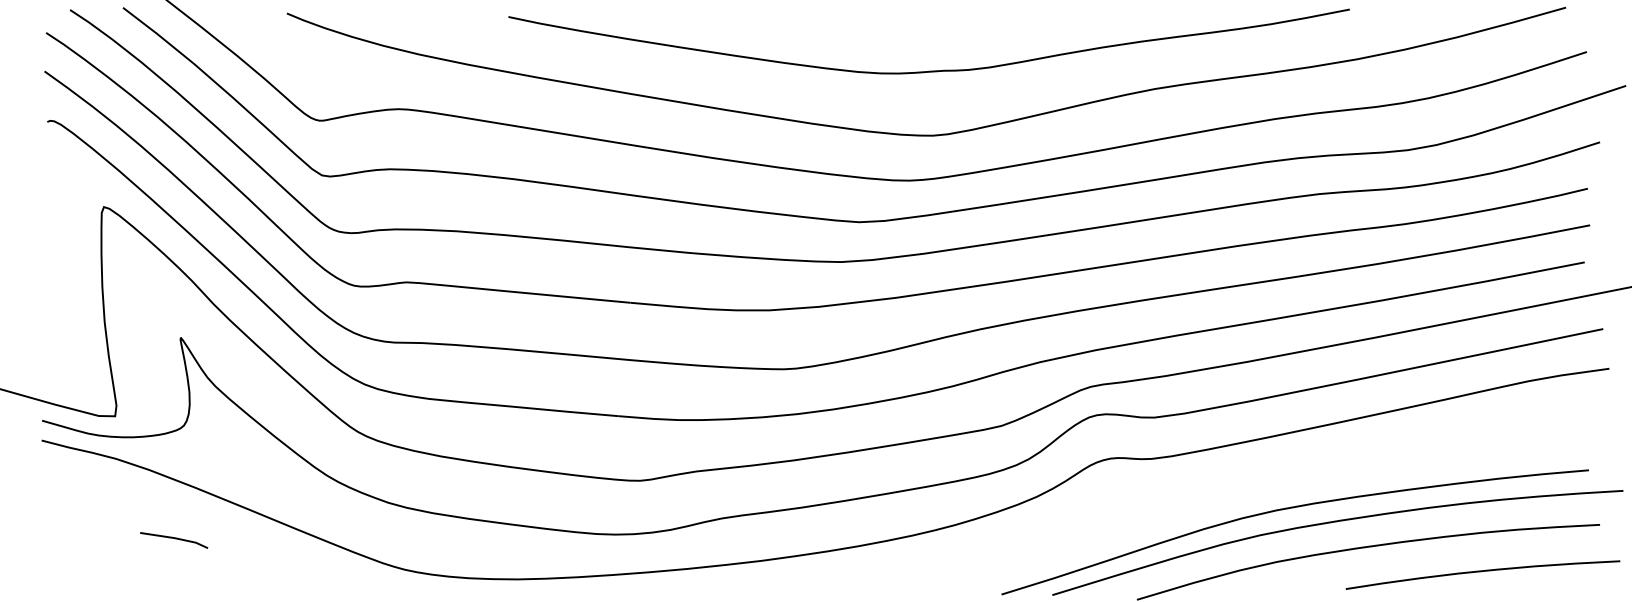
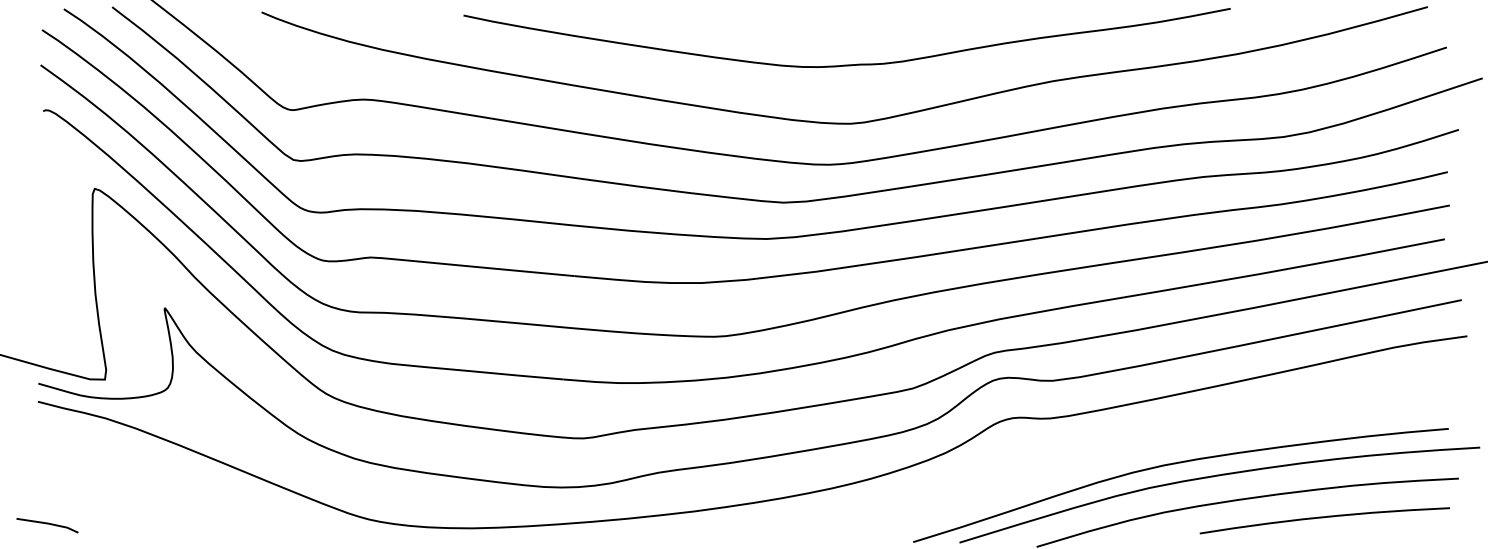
line: (175, 539) -> (48, 524), moved
curve: (1481, 572) -> (1323, 518), moved

